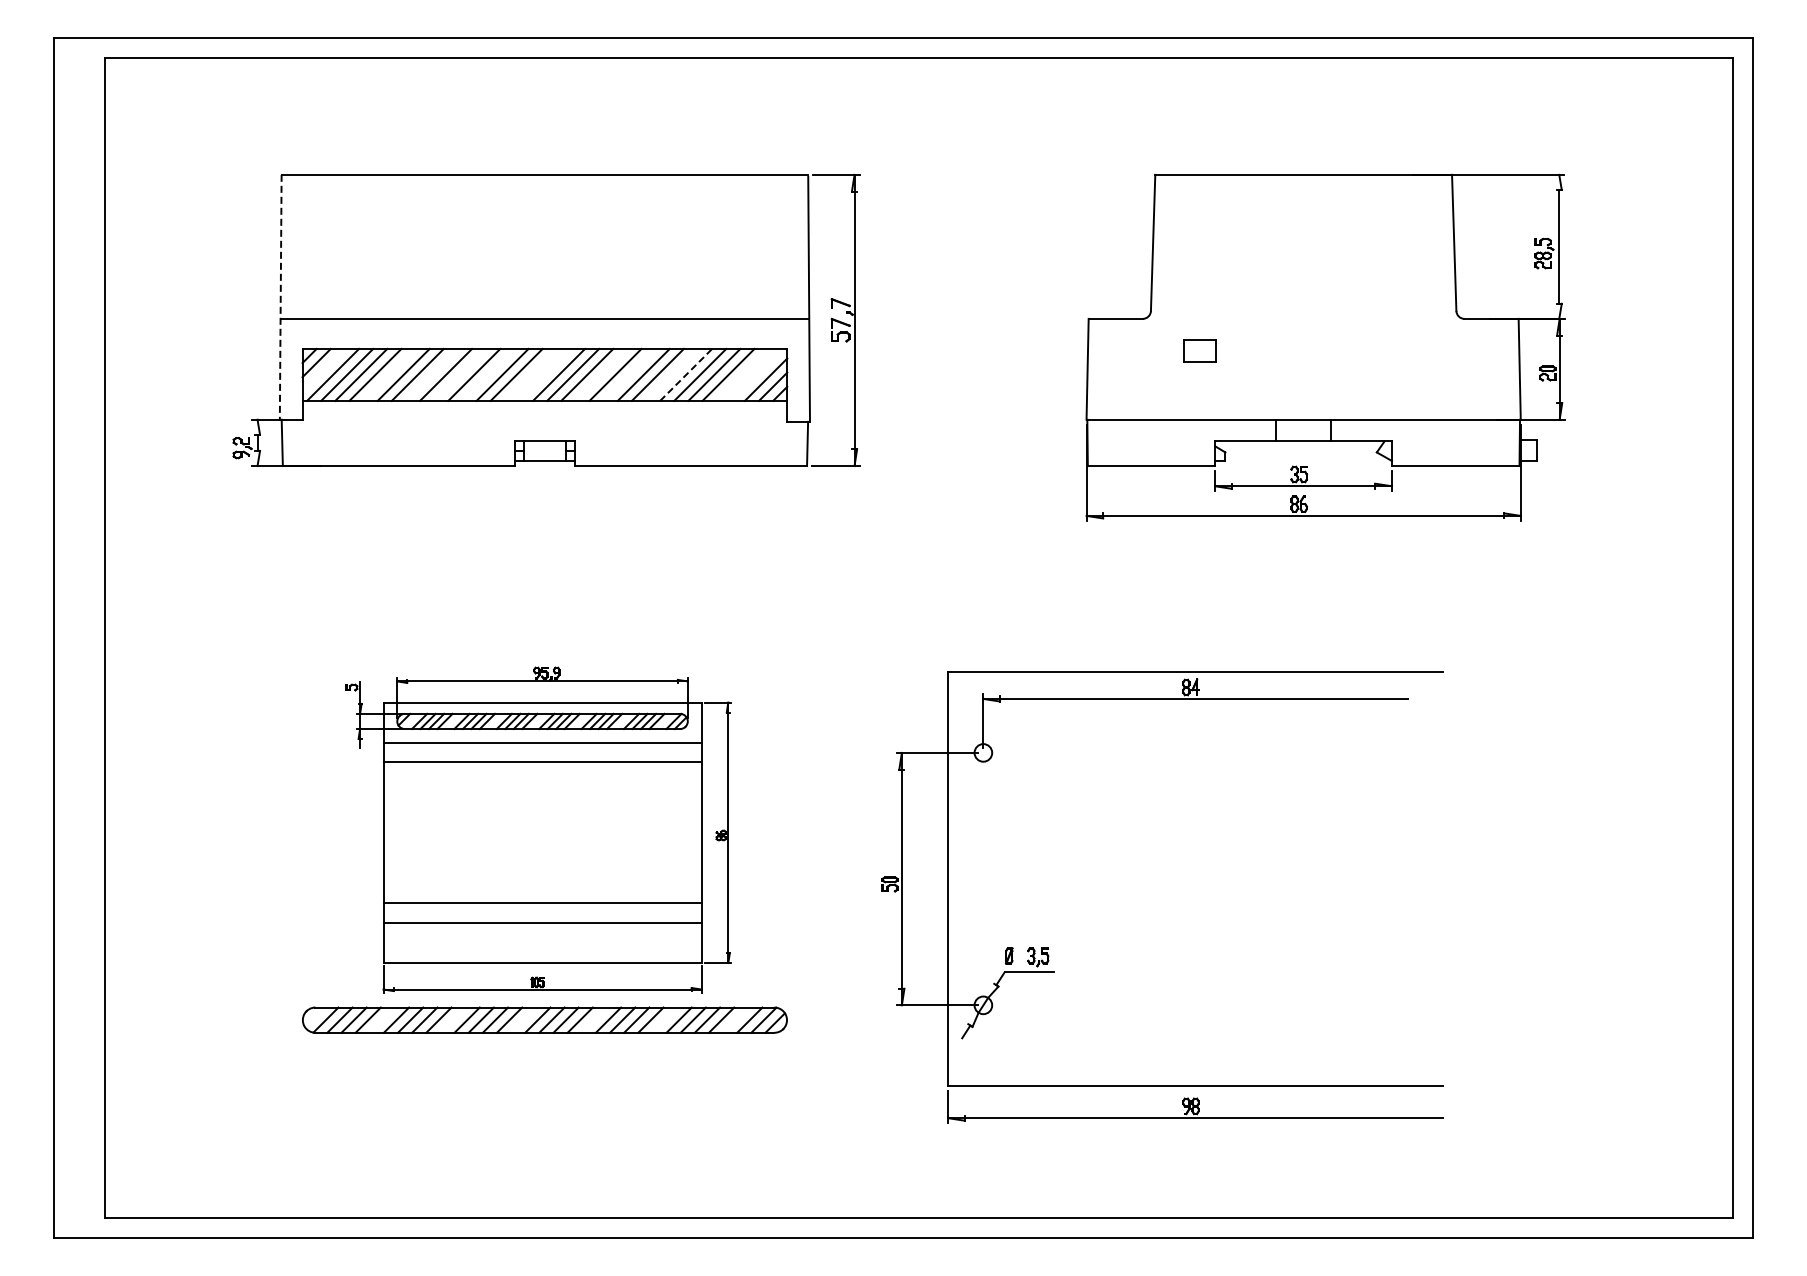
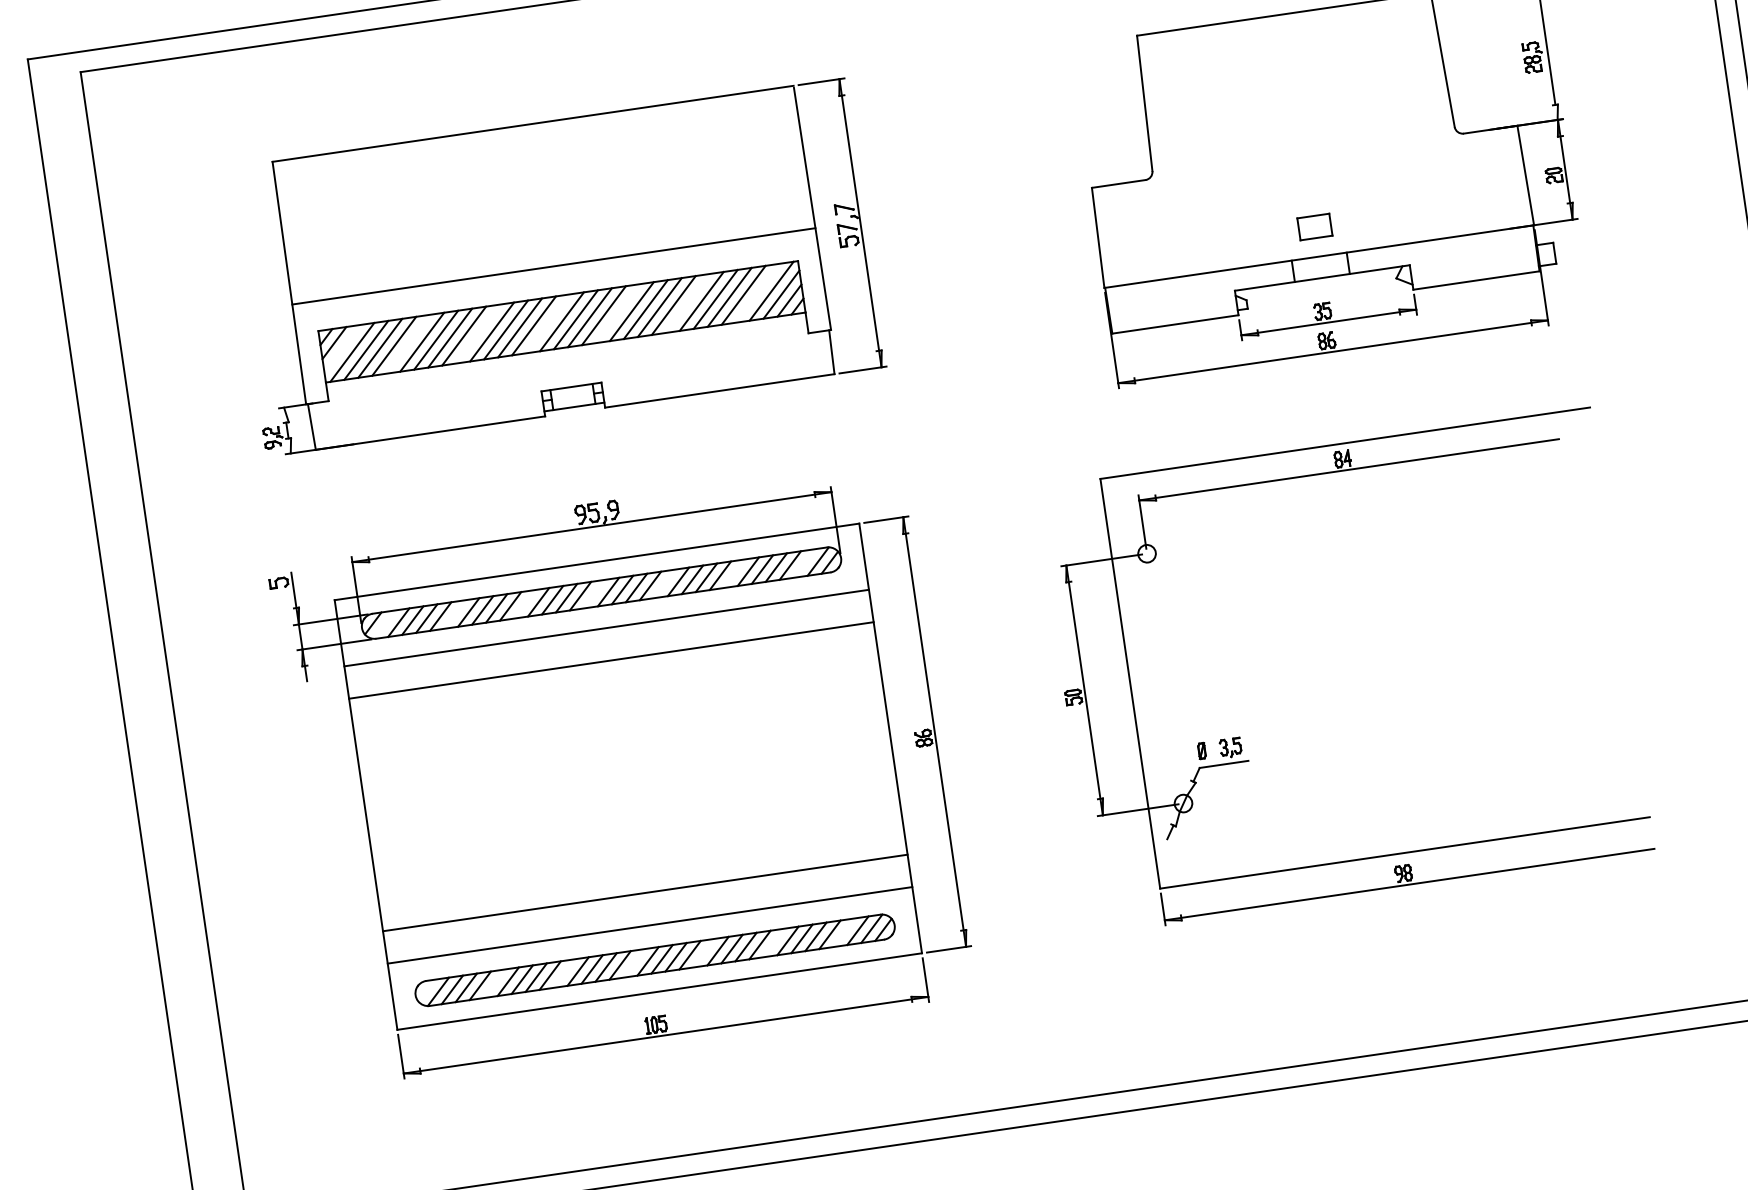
line: (280, 297) -> (289, 283), dashed -> solid
part: (1199, 350) -> (1314, 226), moved
line: (431, 374) -> (449, 337), added
line: (488, 374) -> (506, 329), added
line: (544, 374) -> (561, 321), added
line: (629, 374) -> (645, 309), added
line: (686, 374) -> (702, 300), dashed -> solid
line: (756, 374) -> (771, 290), added
part: (538, 829) -> (621, 772), size x1.67
part: (1048, 947) -> (1239, 736), moved

